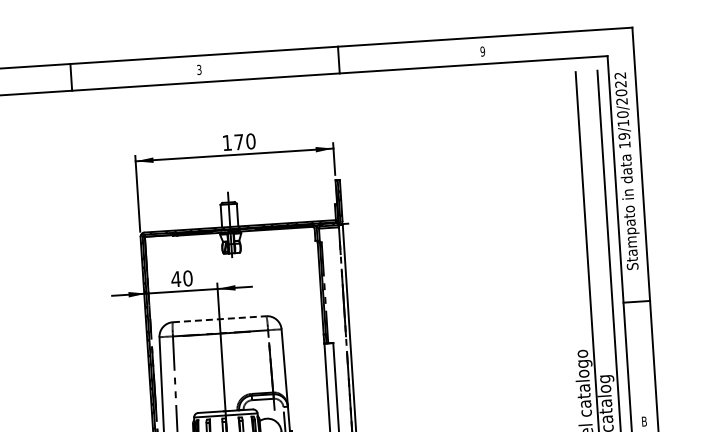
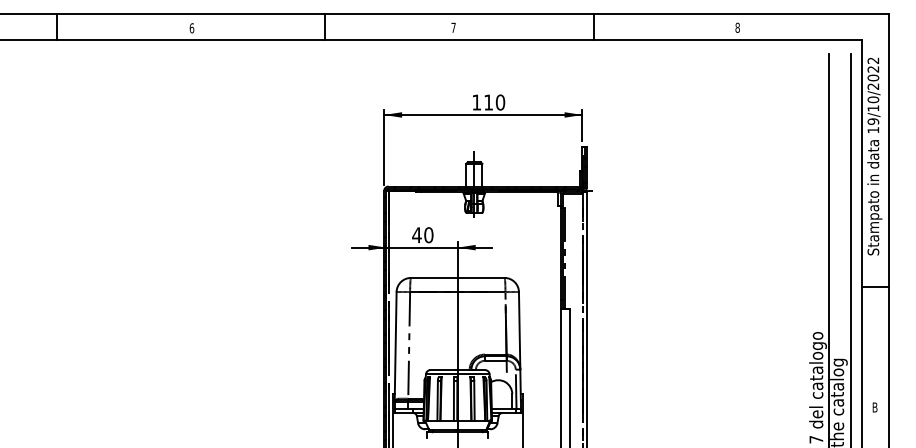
text: (482, 51) -> (737, 27), 9 -> 8
text: (199, 69) -> (453, 27), 3 -> 7
text: (238, 142) -> (488, 102), 170 -> 110
line: (219, 318) -> (457, 277), dashed -> solid

